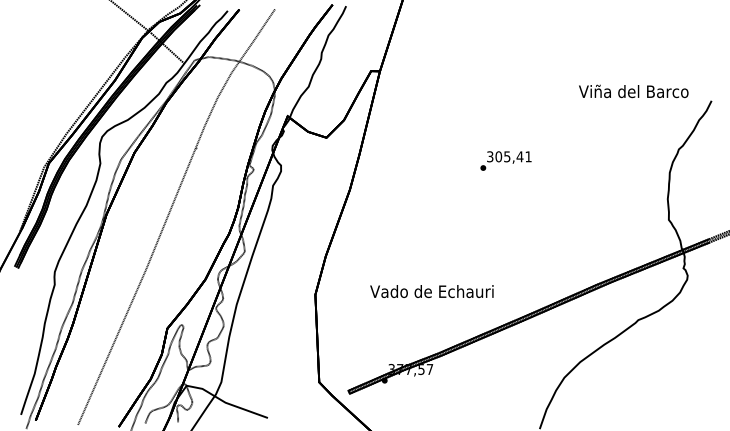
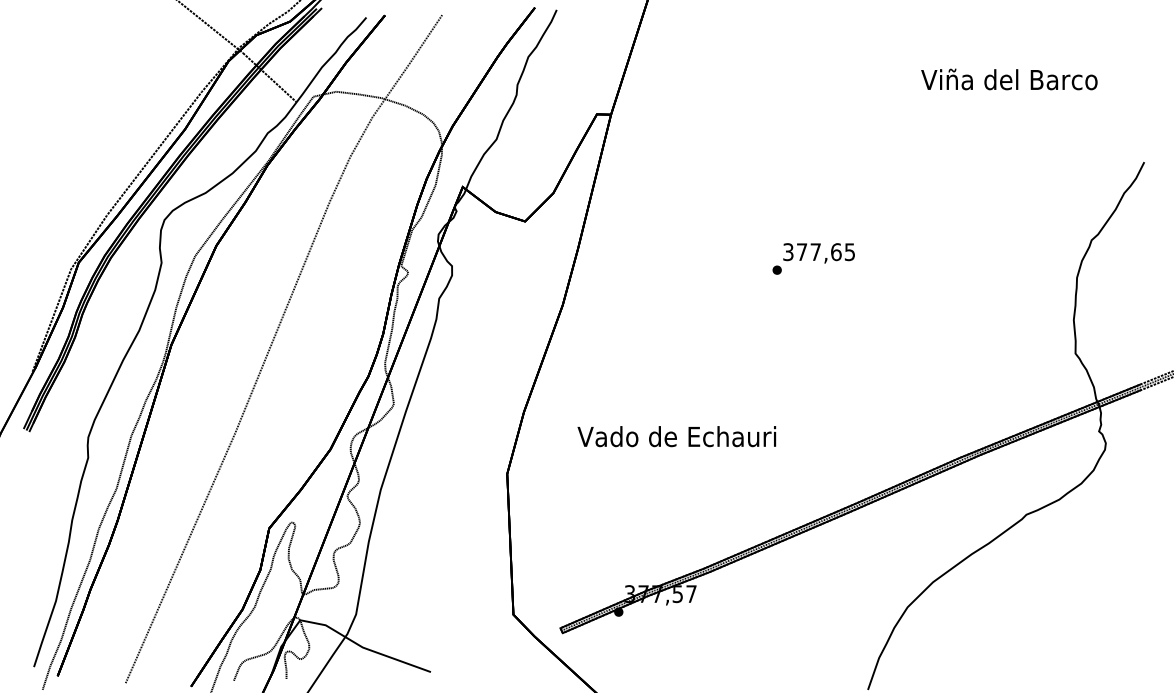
text: (633, 91) -> (1009, 79), moved
text: (513, 156) -> (825, 251), 305,41 -> 377,65
text: (431, 291) -> (676, 436), moved

